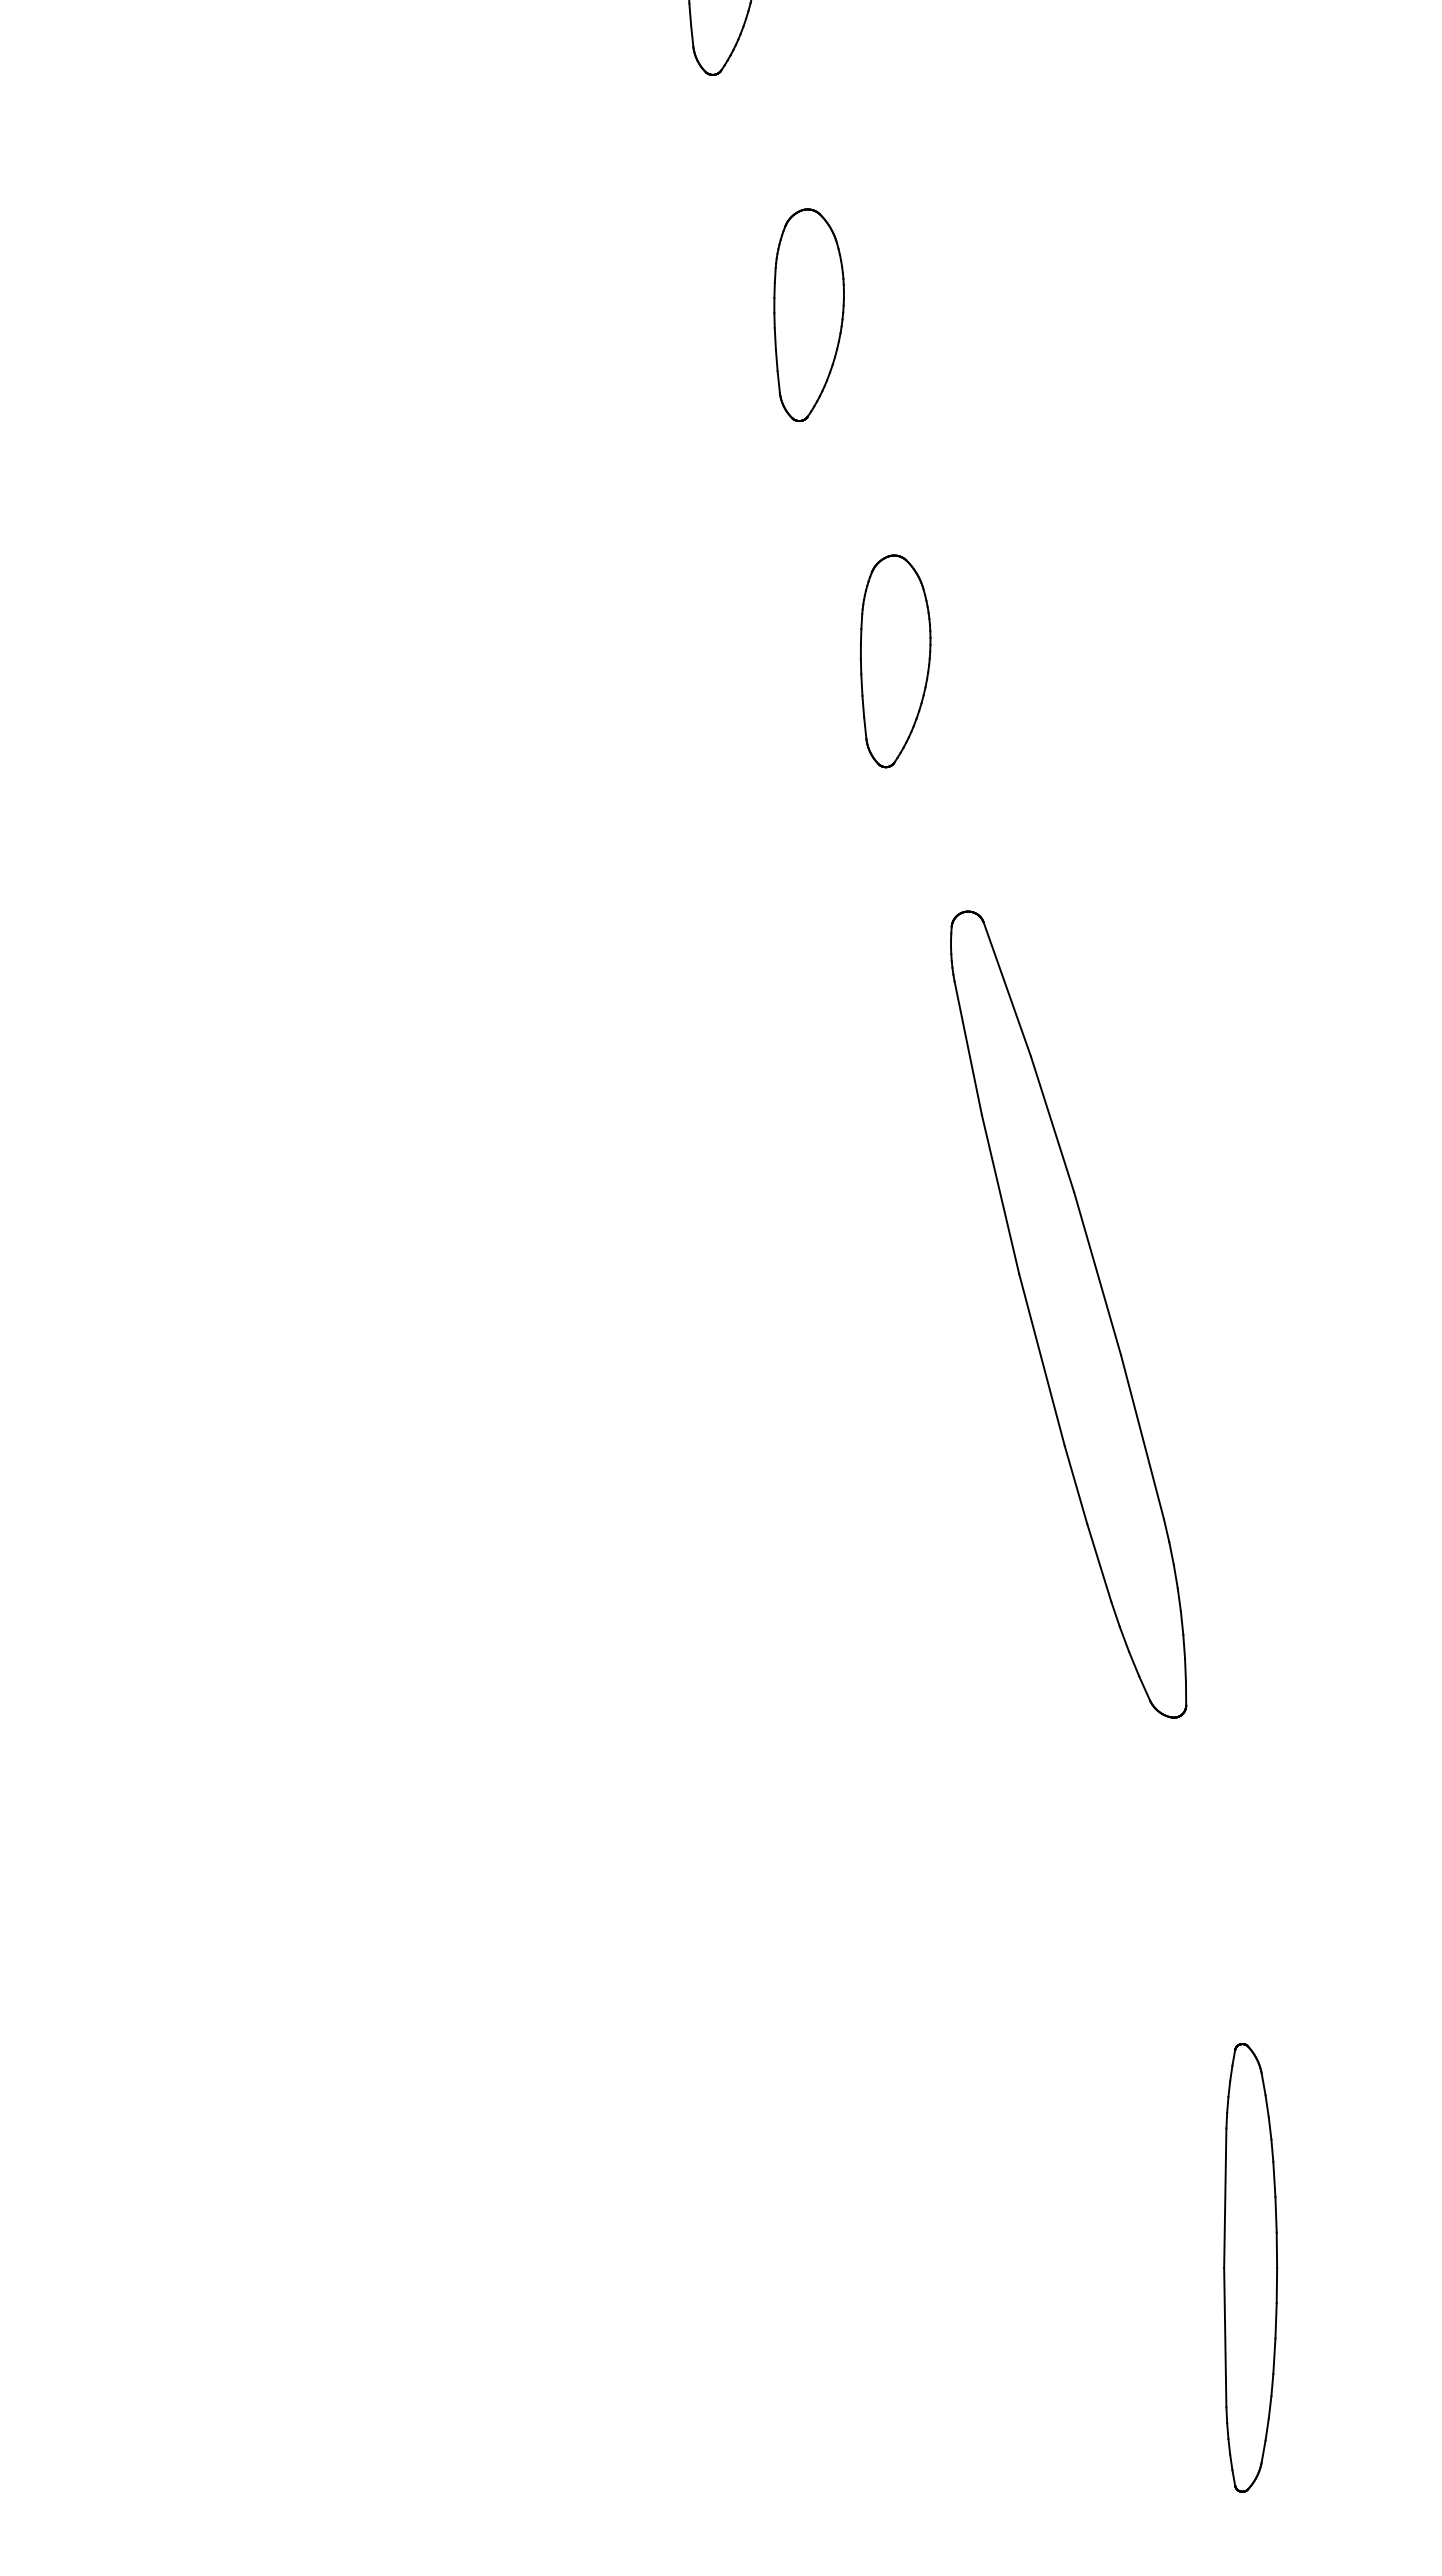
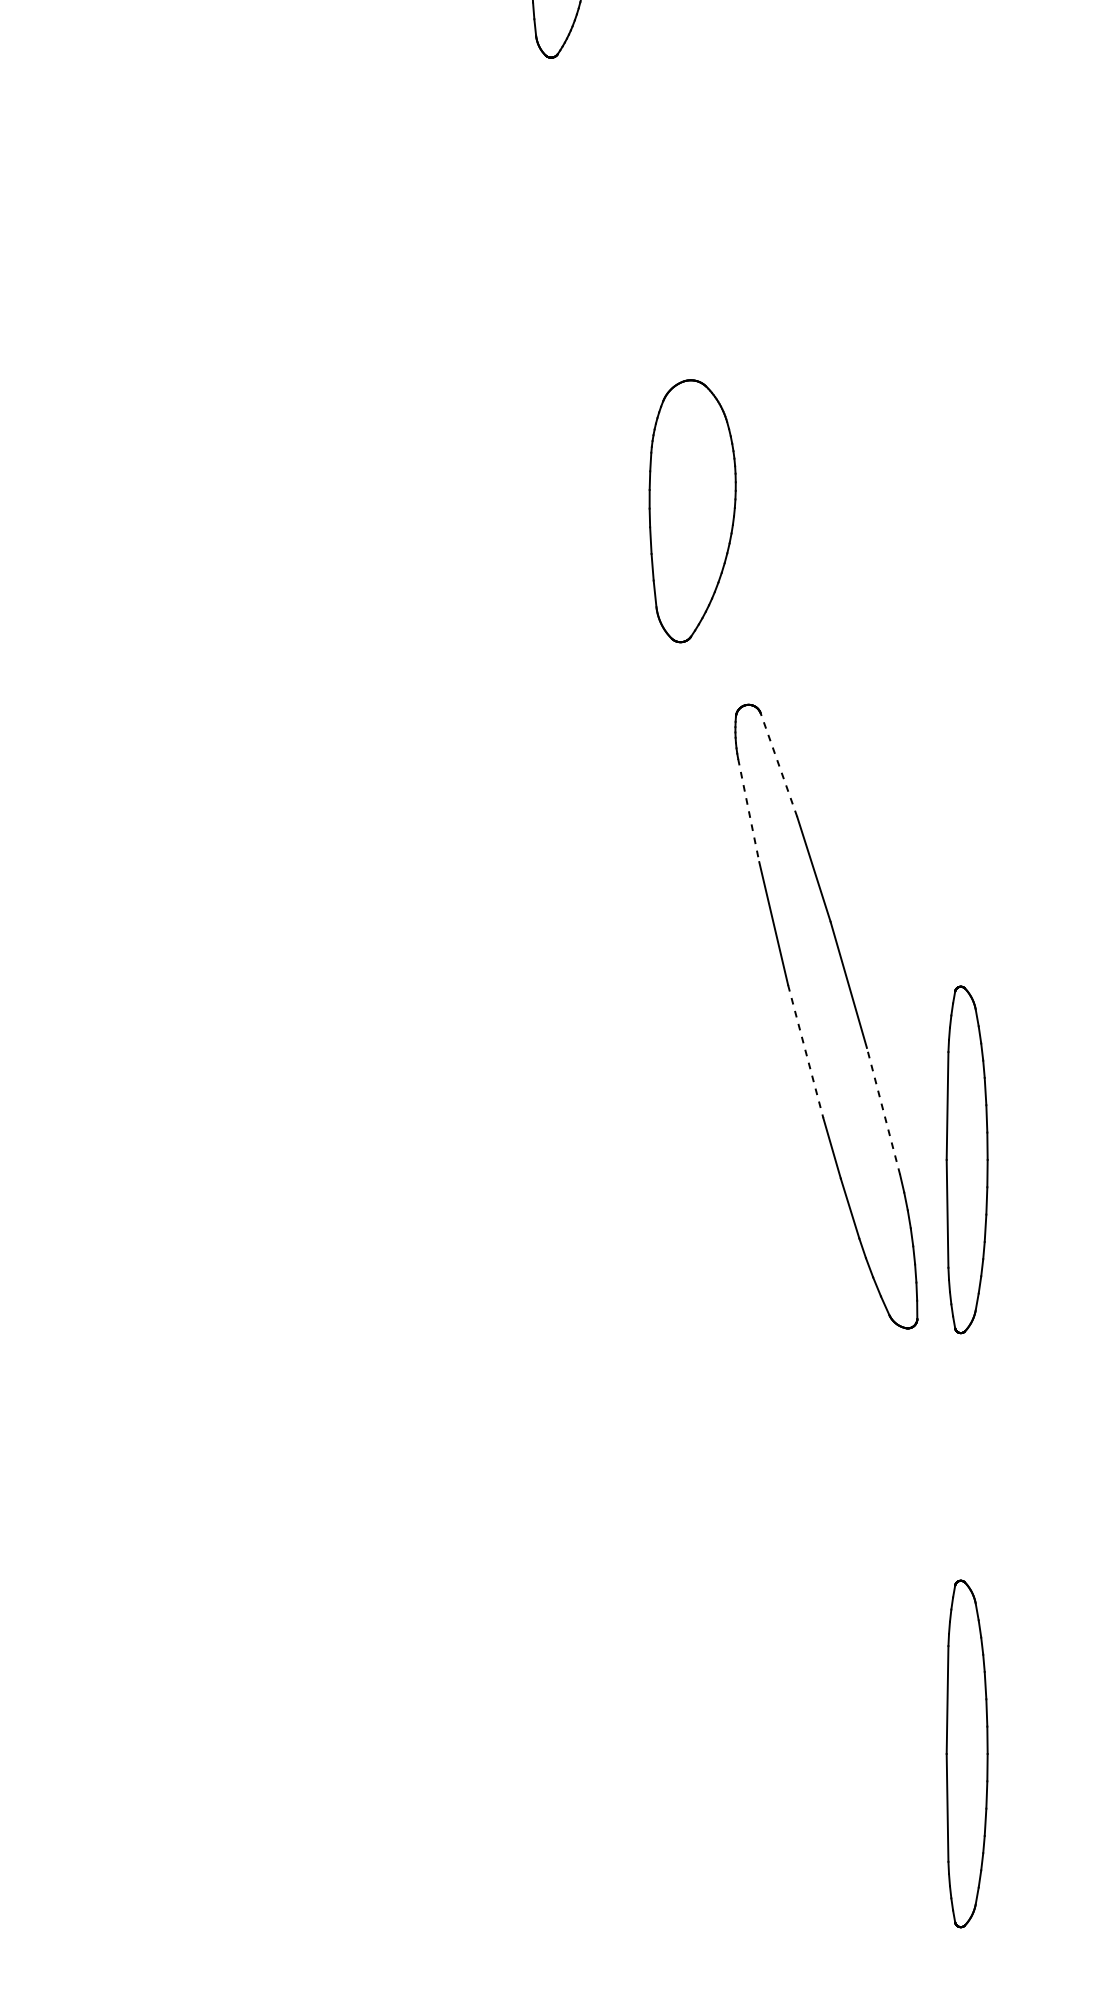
part: (808, 315) -> (625, 243), removed
part: (895, 661) -> (692, 511), size x1.6
line: (1007, 989) -> (779, 765), solid -> dashed
line: (968, 1048) -> (748, 810), solid -> dashed
line: (1041, 1359) -> (805, 1051), solid -> dashed
line: (1142, 1437) -> (883, 1111), solid -> dashed
part: (1250, 1499) -> (967, 1159), added

